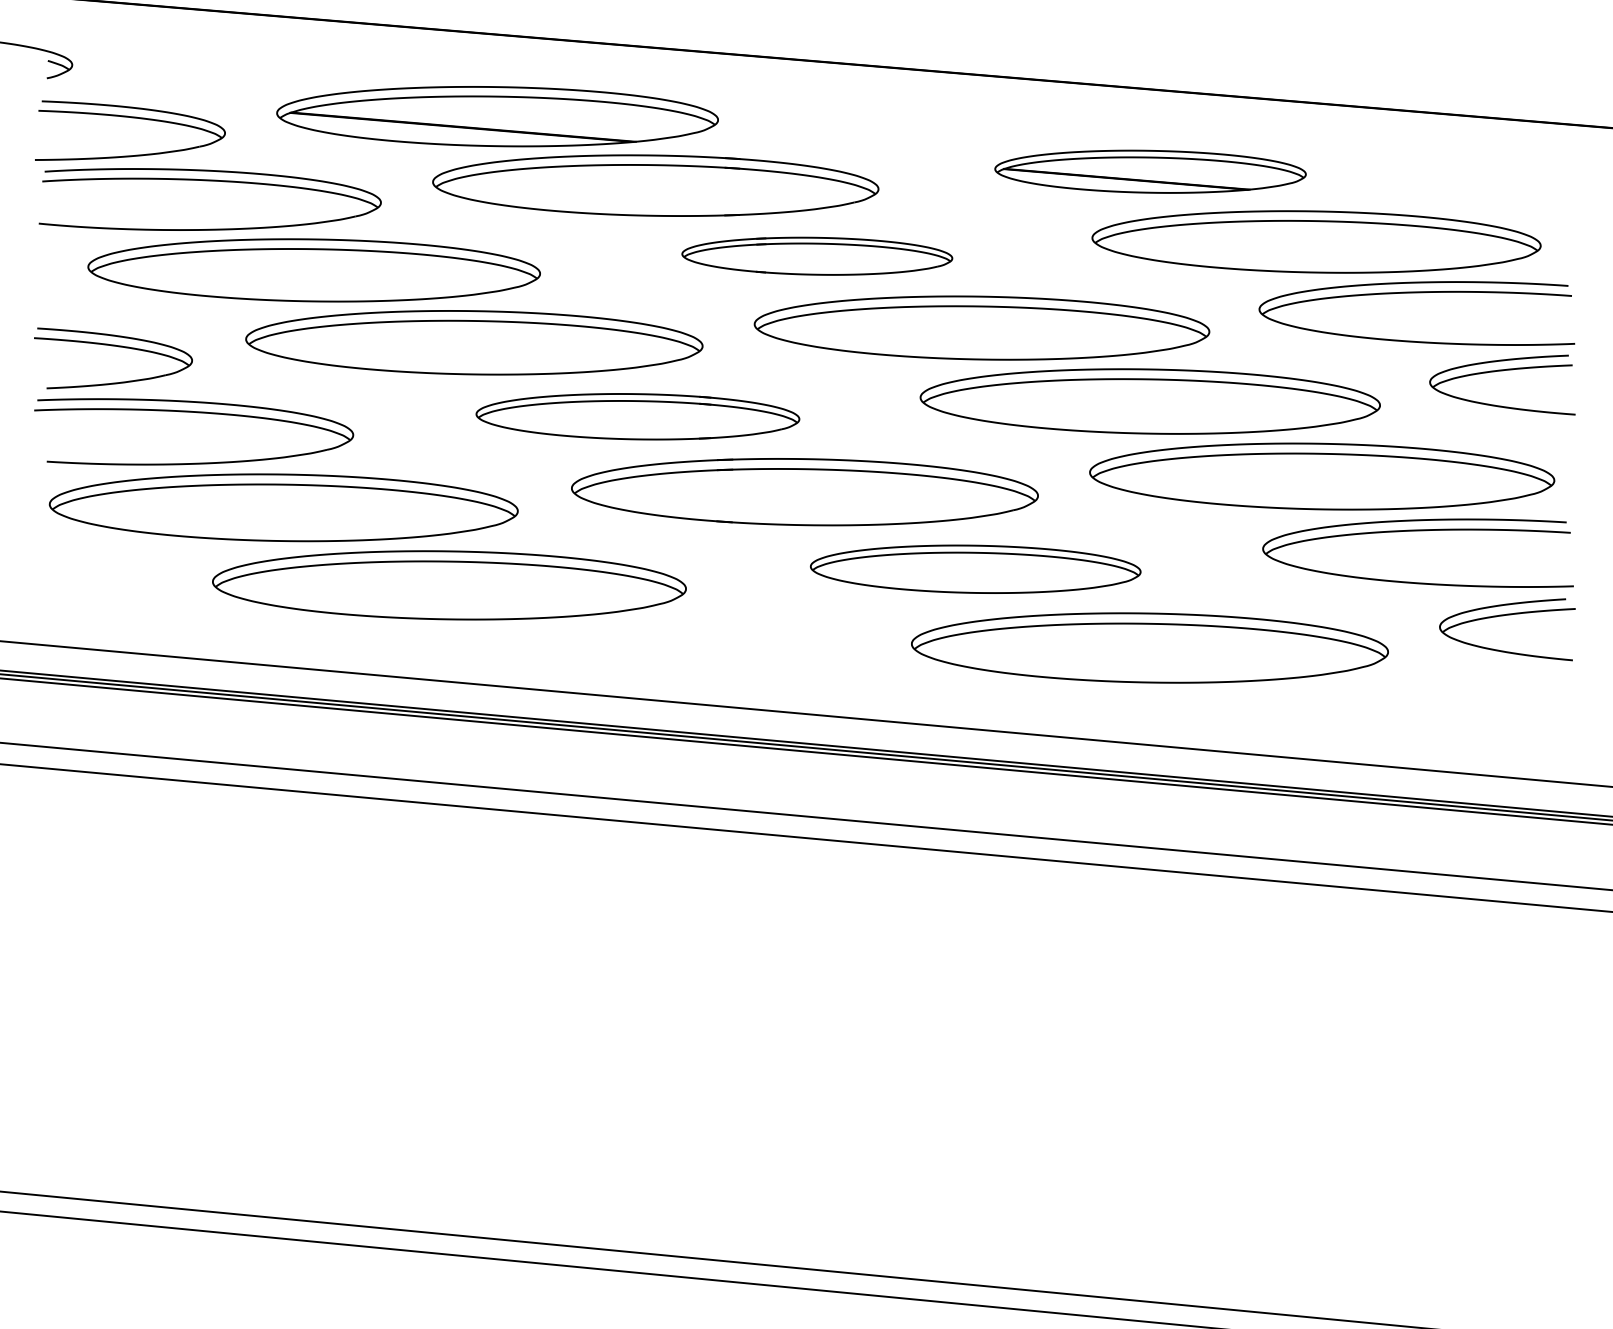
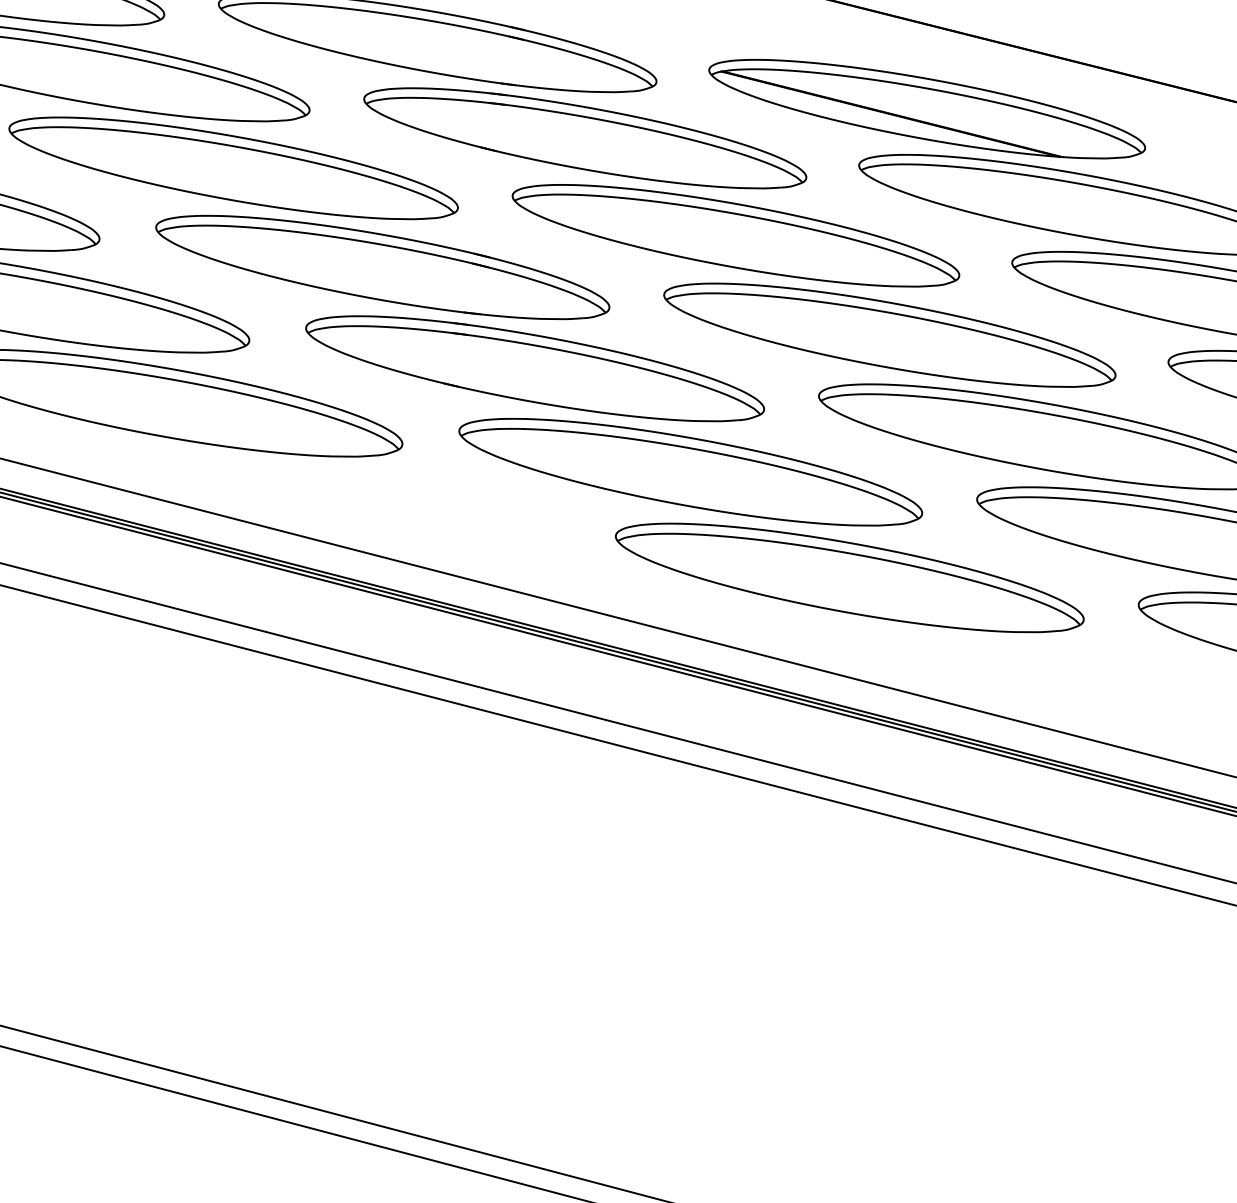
part: (1150, 171) -> (927, 108), size x1.43
part: (817, 256) -> (585, 138), size x1.67
part: (637, 416) -> (382, 267), size x1.43
part: (975, 569) -> (690, 472), size x1.43

